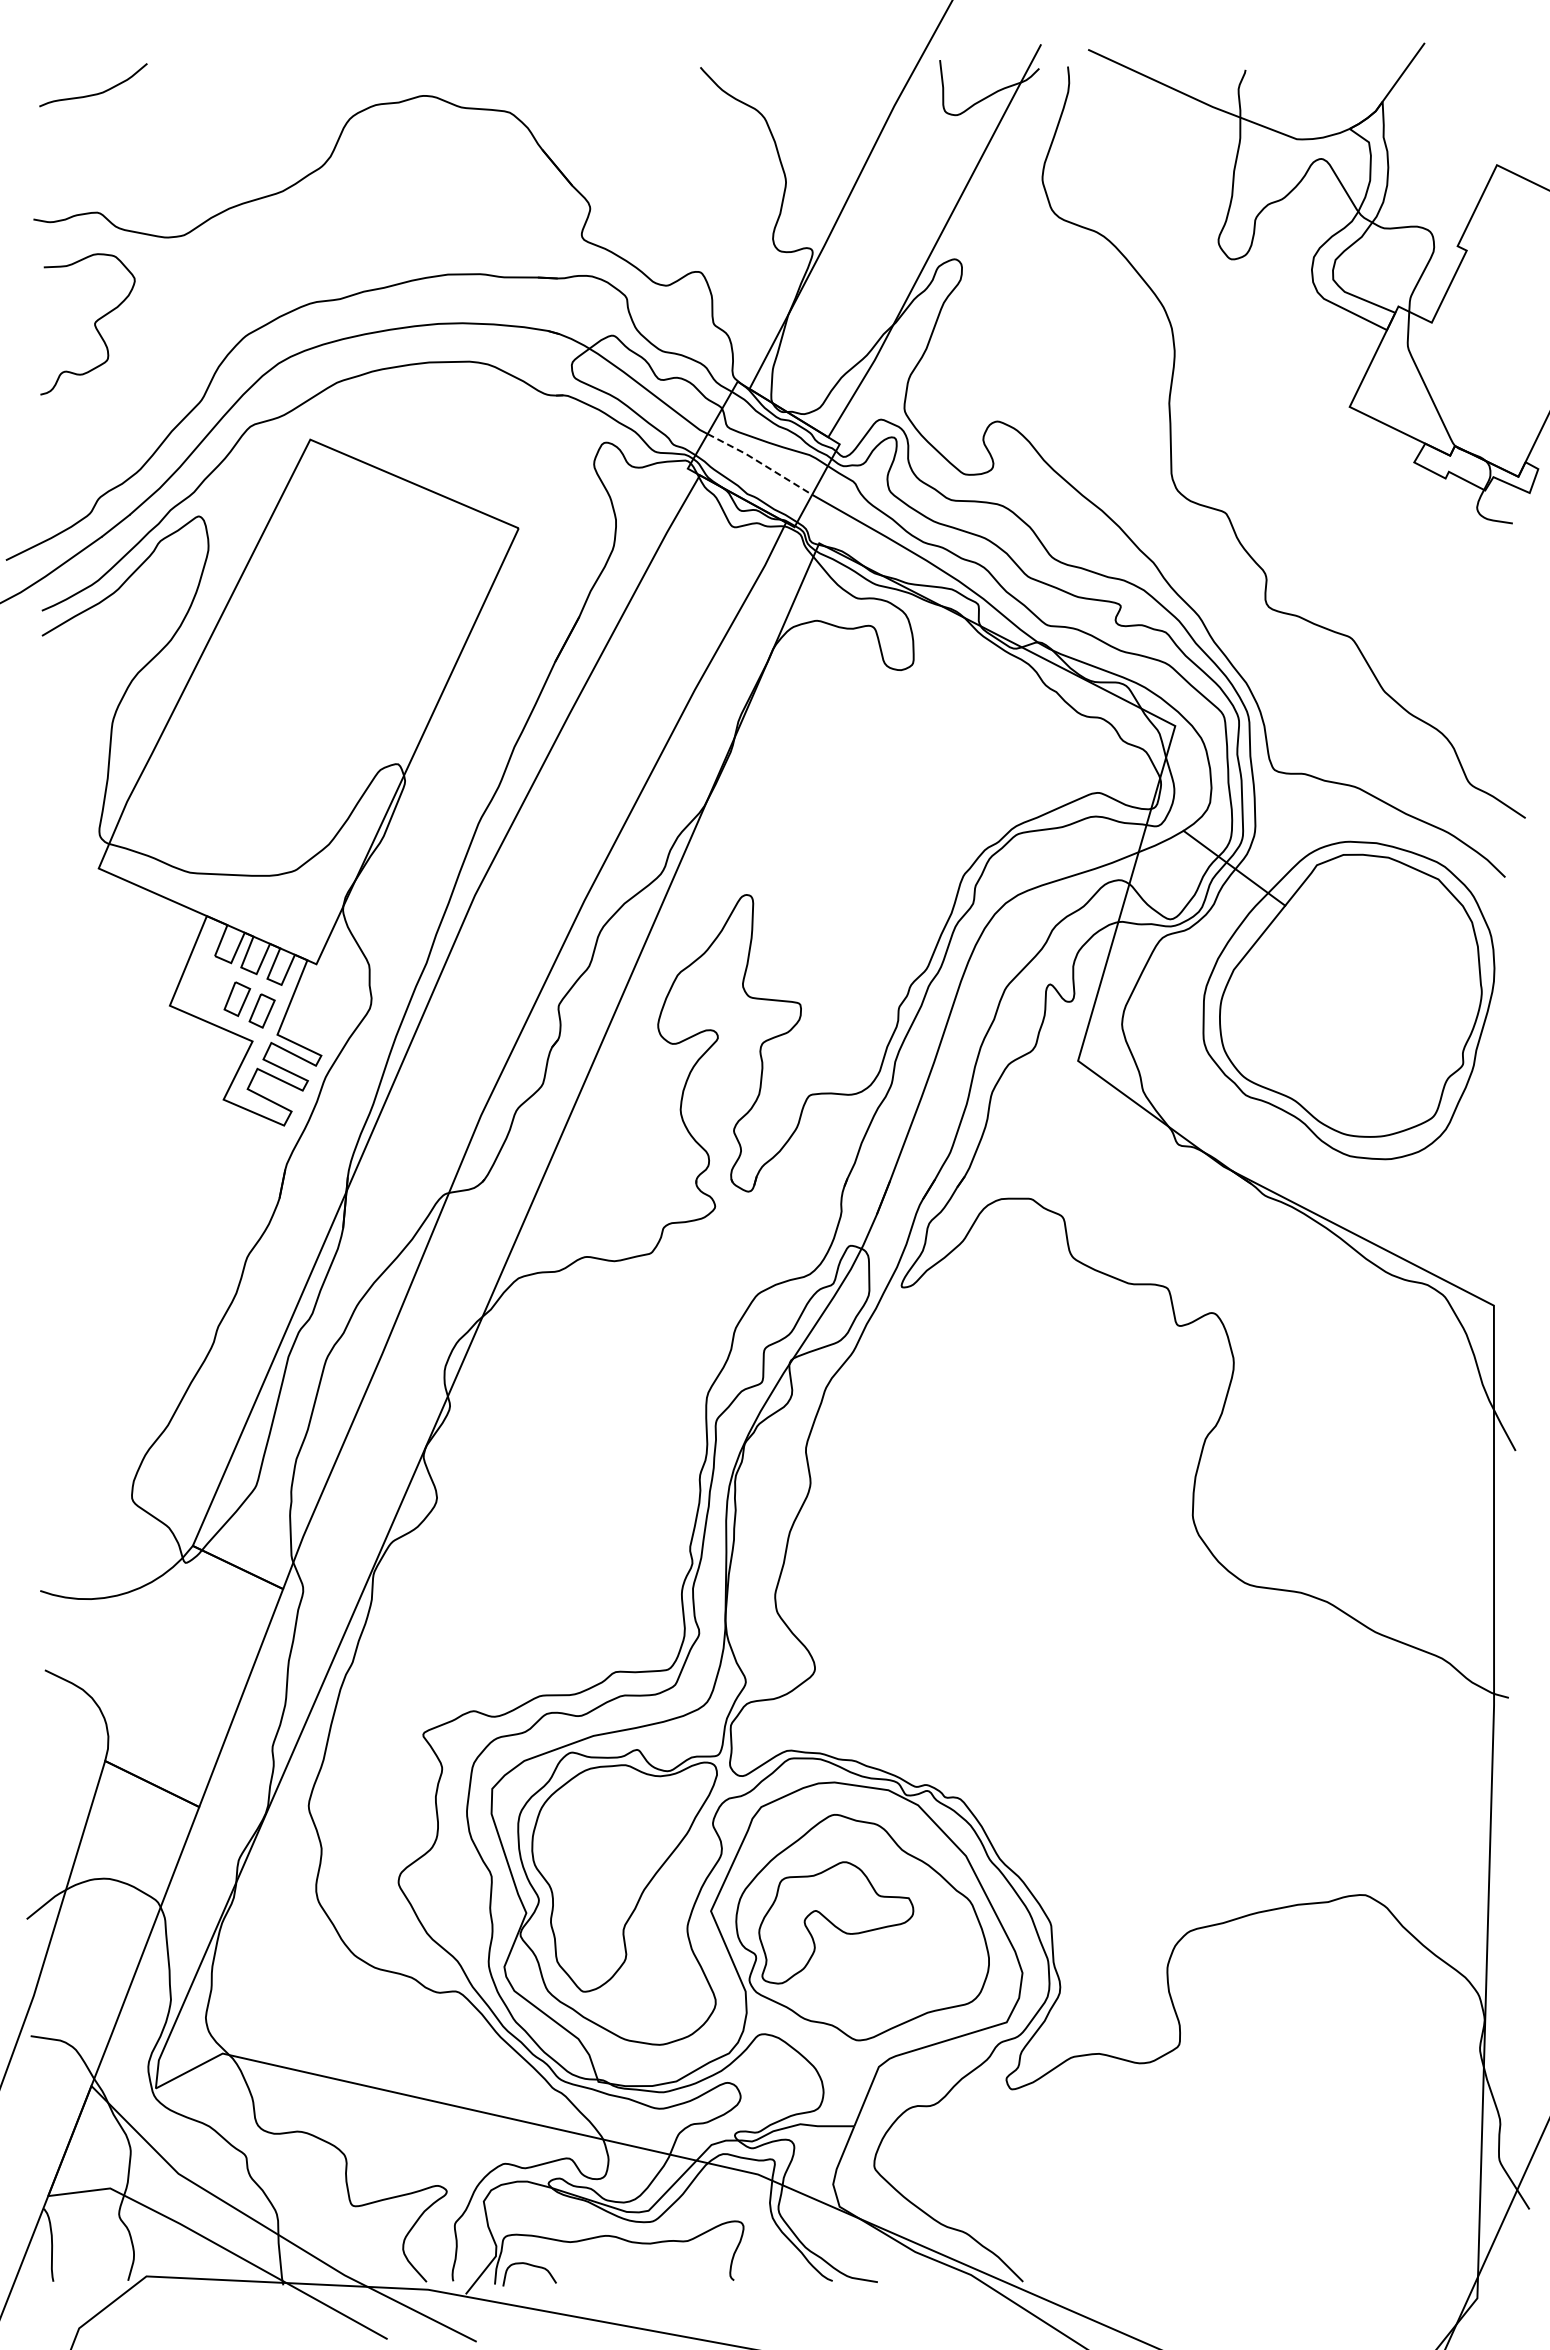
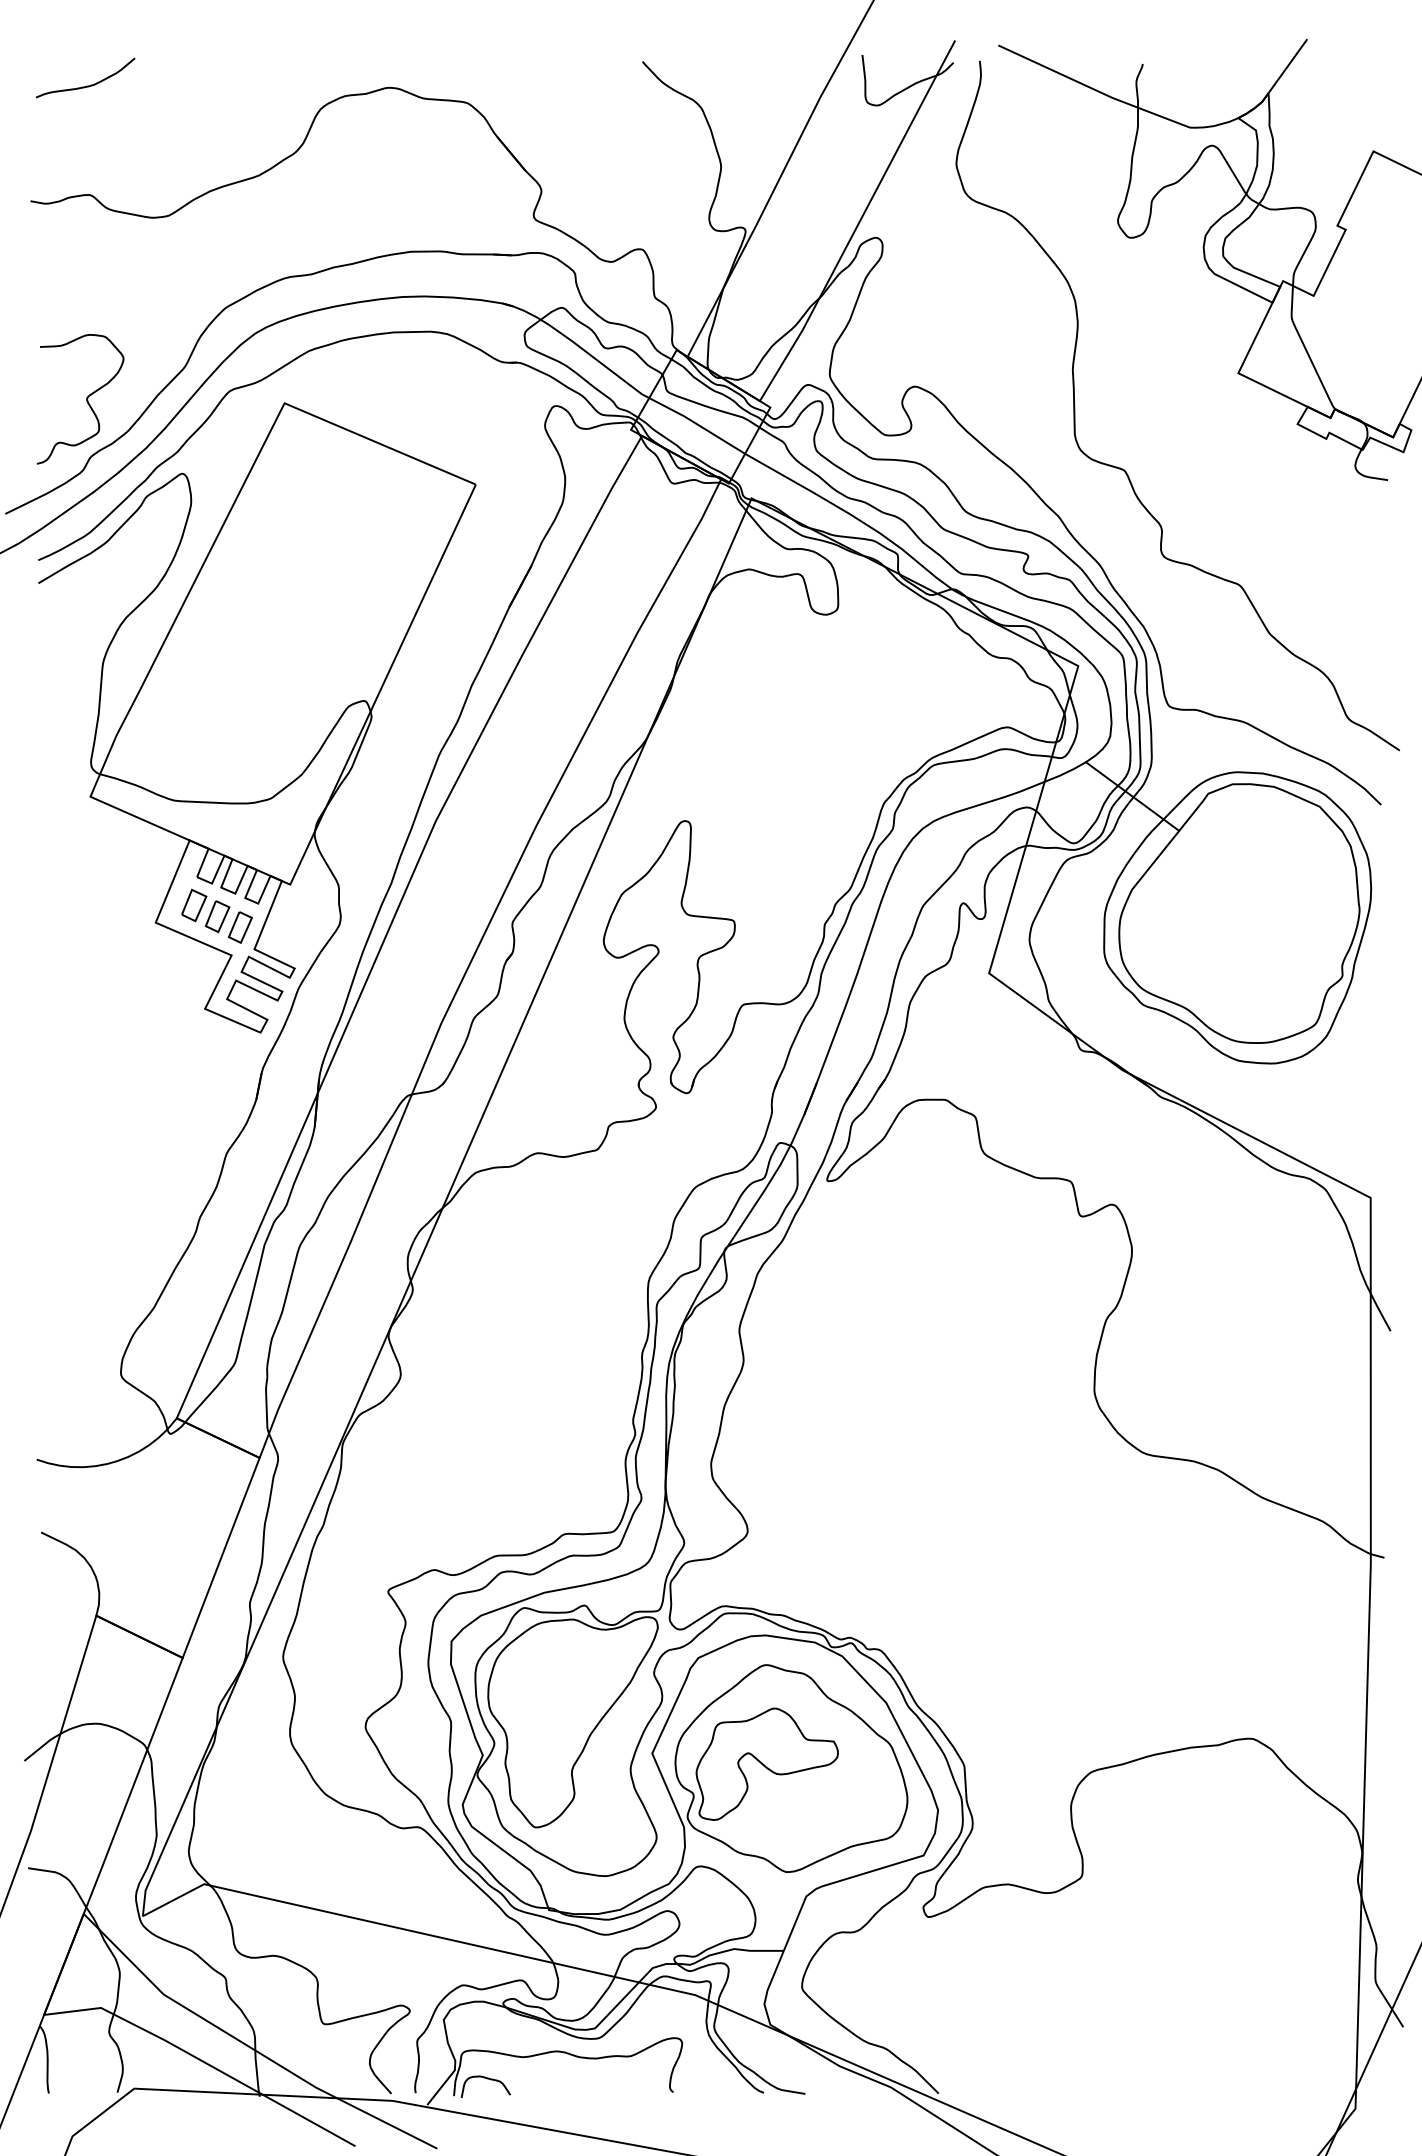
curve: (94, 324) -> (86, 399), moved
line: (760, 463) -> (697, 425), dashed -> solid
part: (211, 987) -> (193, 905), added

